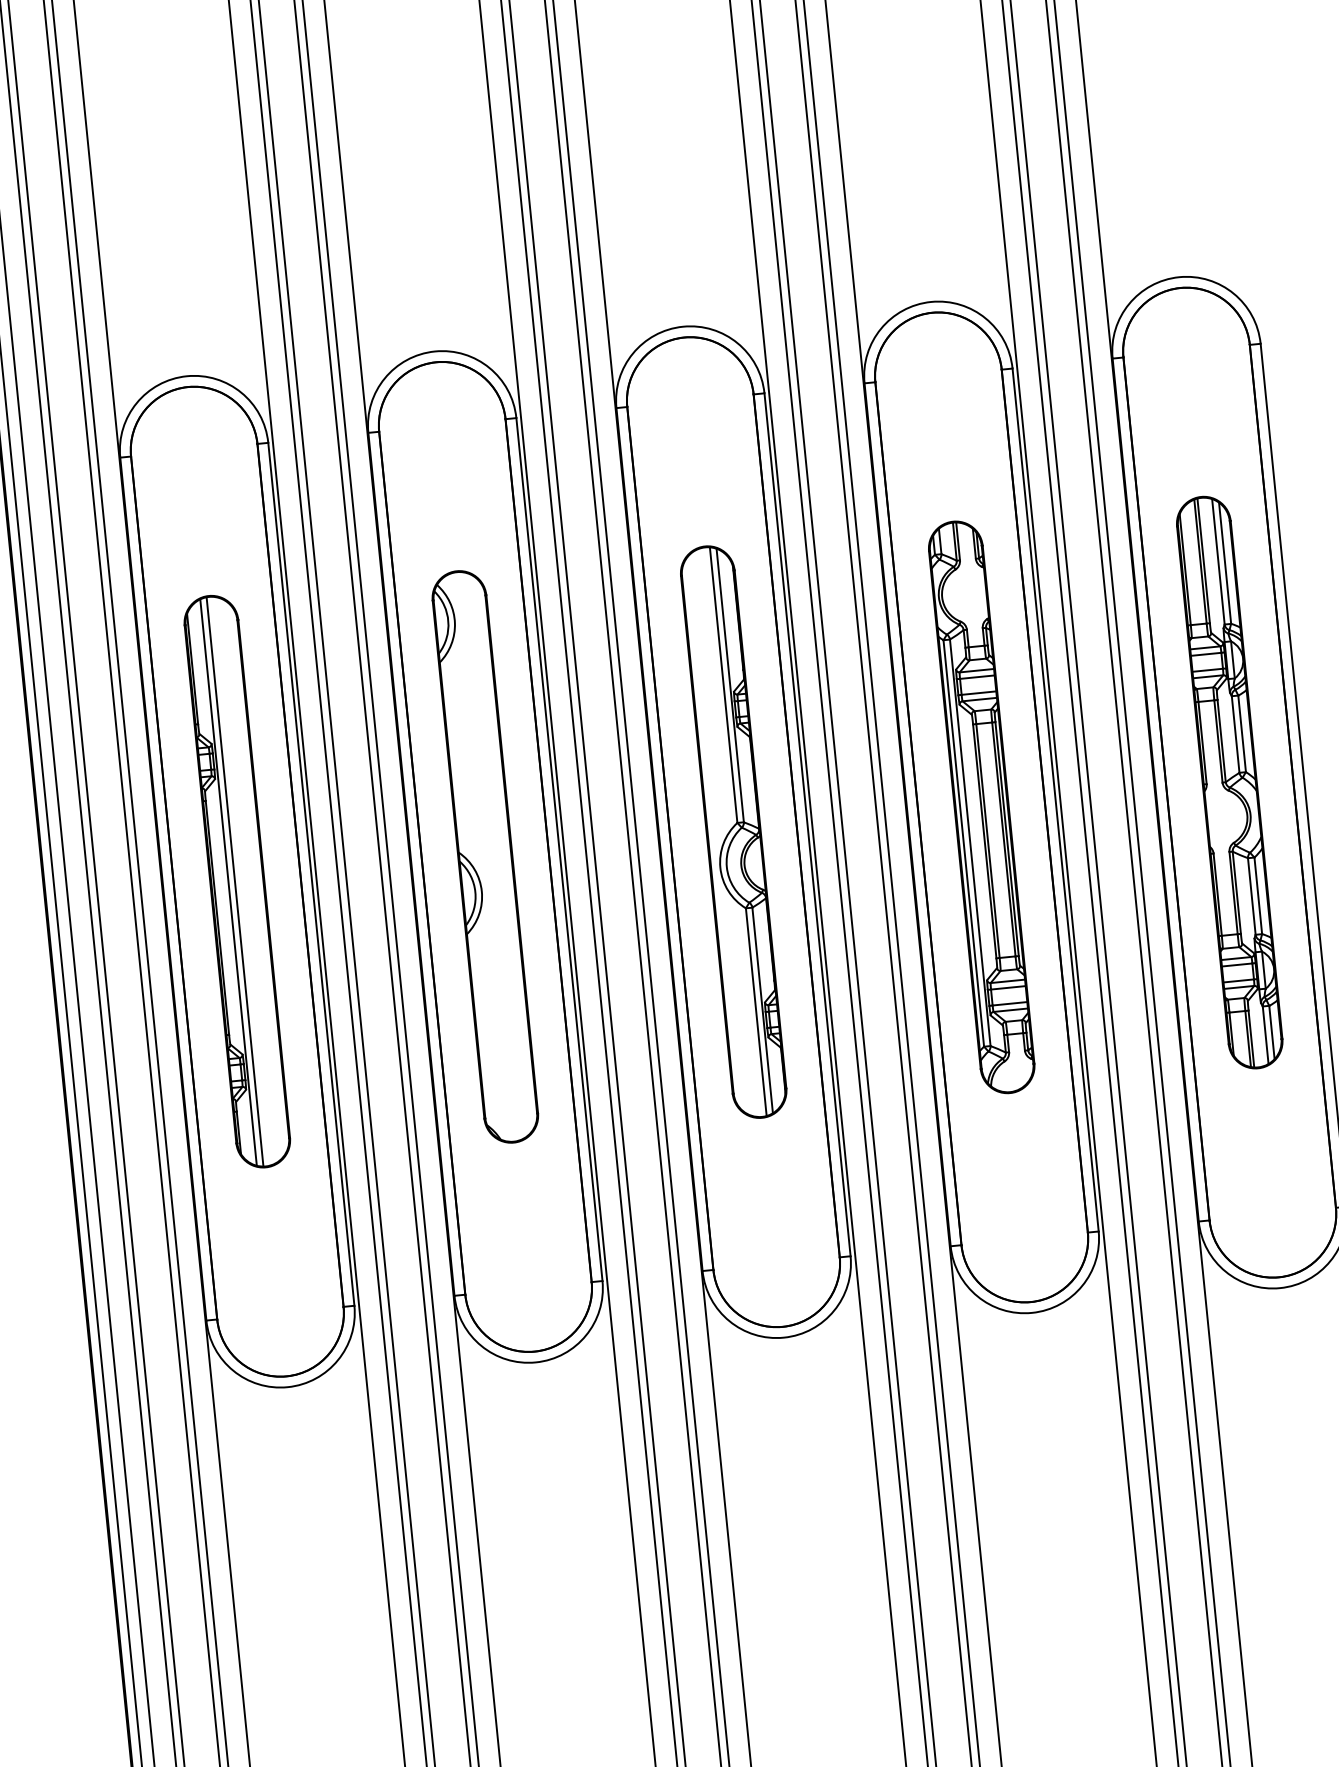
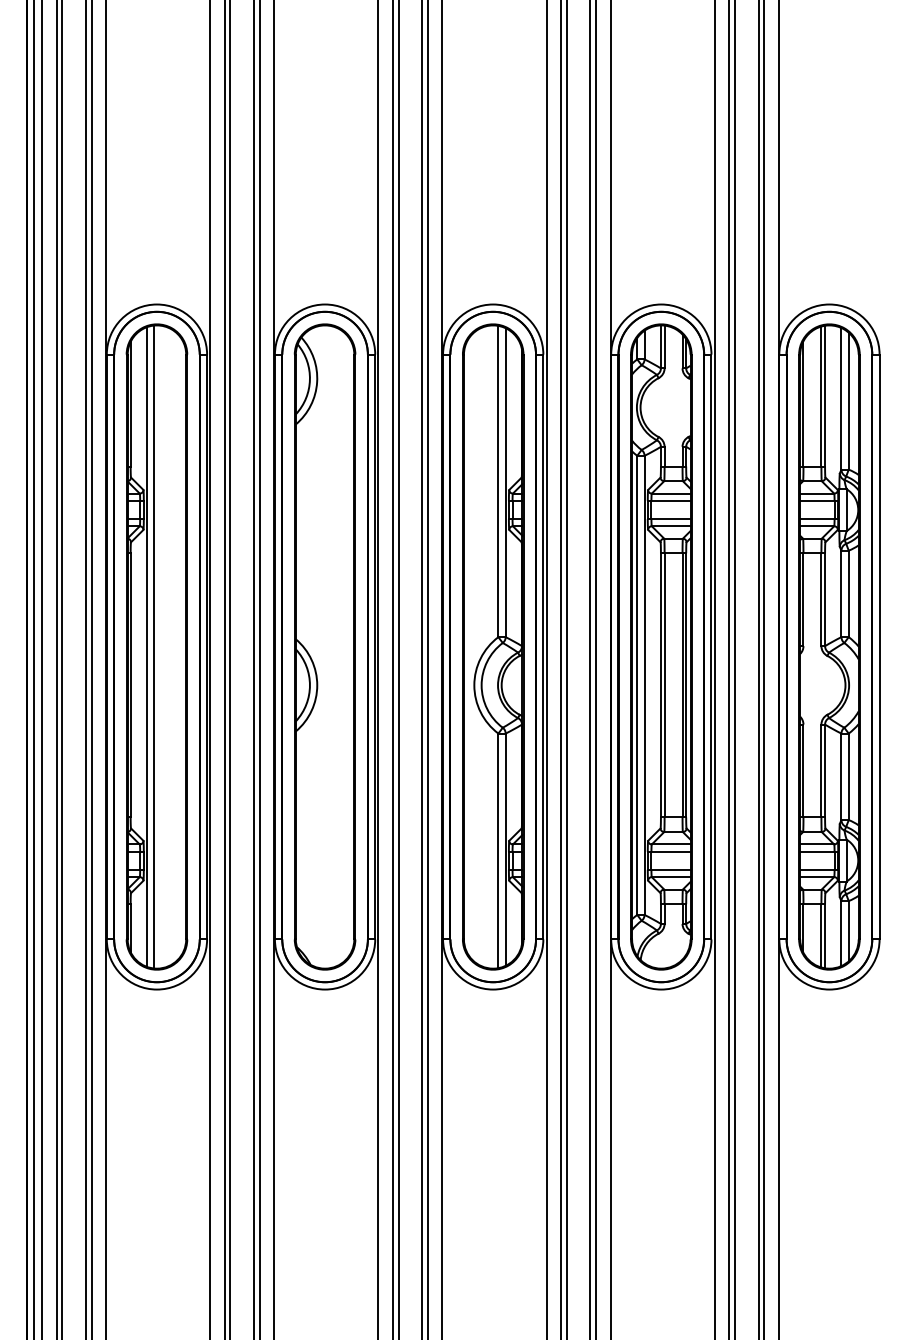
part: (1229, 781) -> (829, 646), size x1.67
part: (981, 806) -> (661, 646), size x1.67
part: (733, 831) -> (493, 646), size x1.67
part: (484, 856) -> (324, 646), size x1.67
part: (236, 880) -> (156, 646), size x1.67

